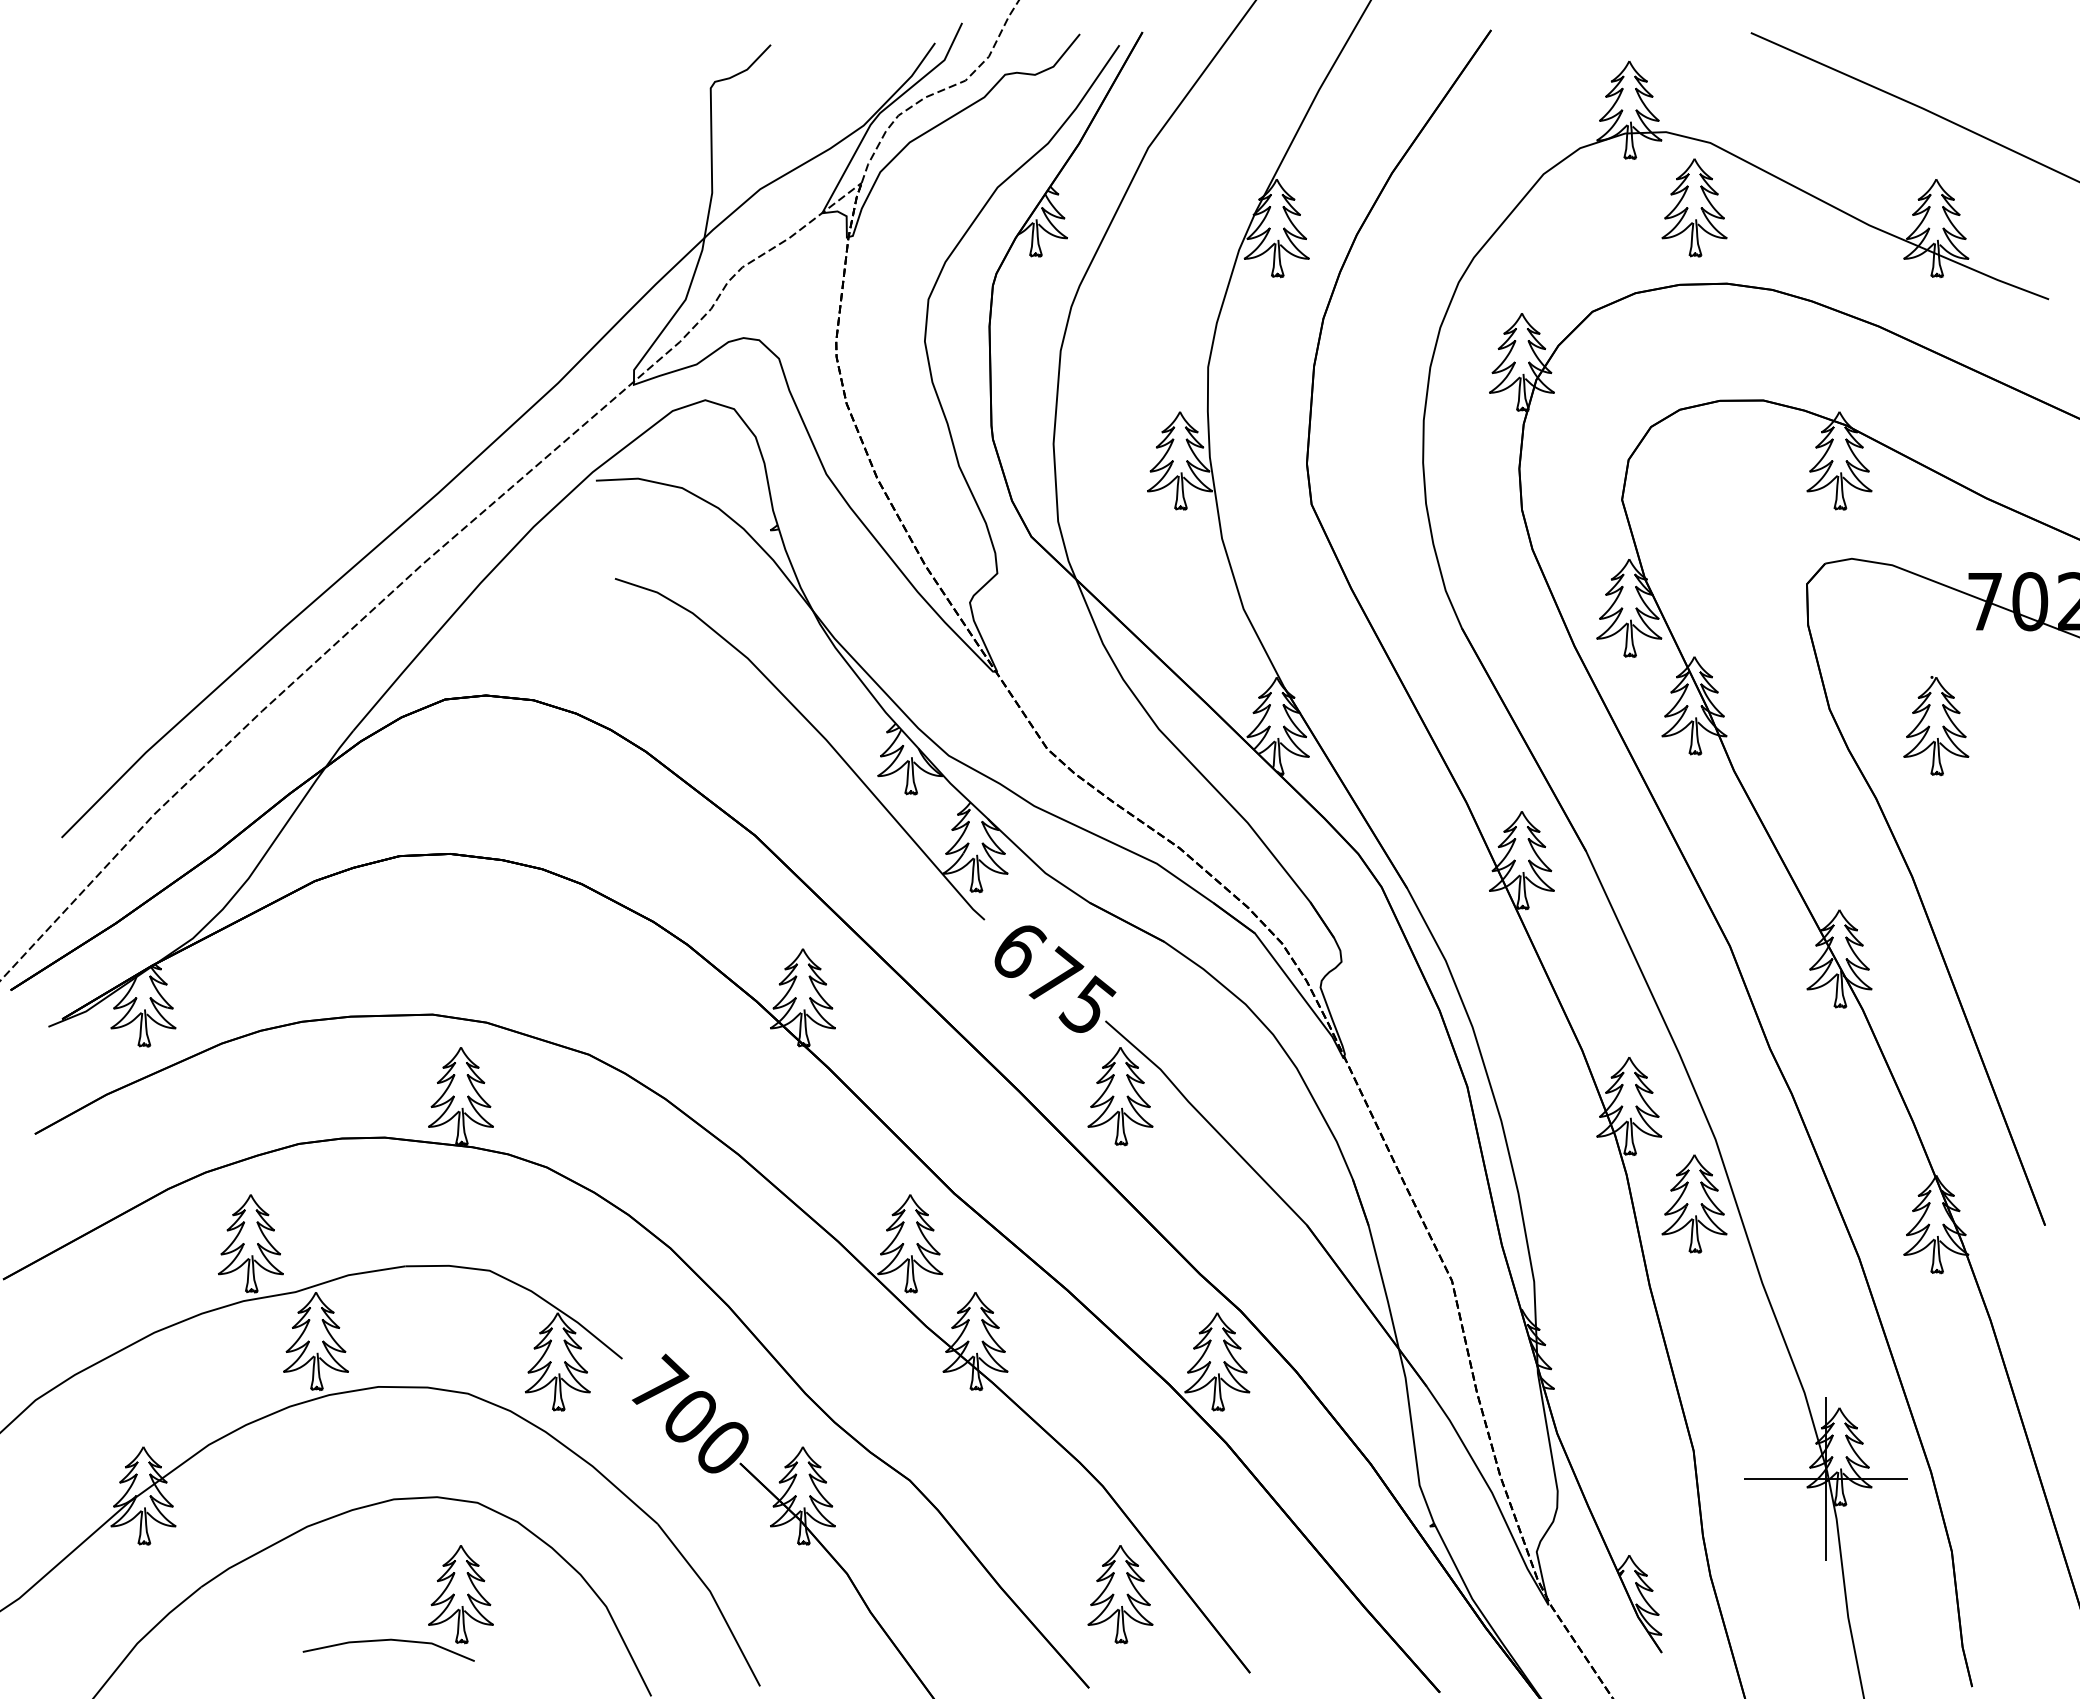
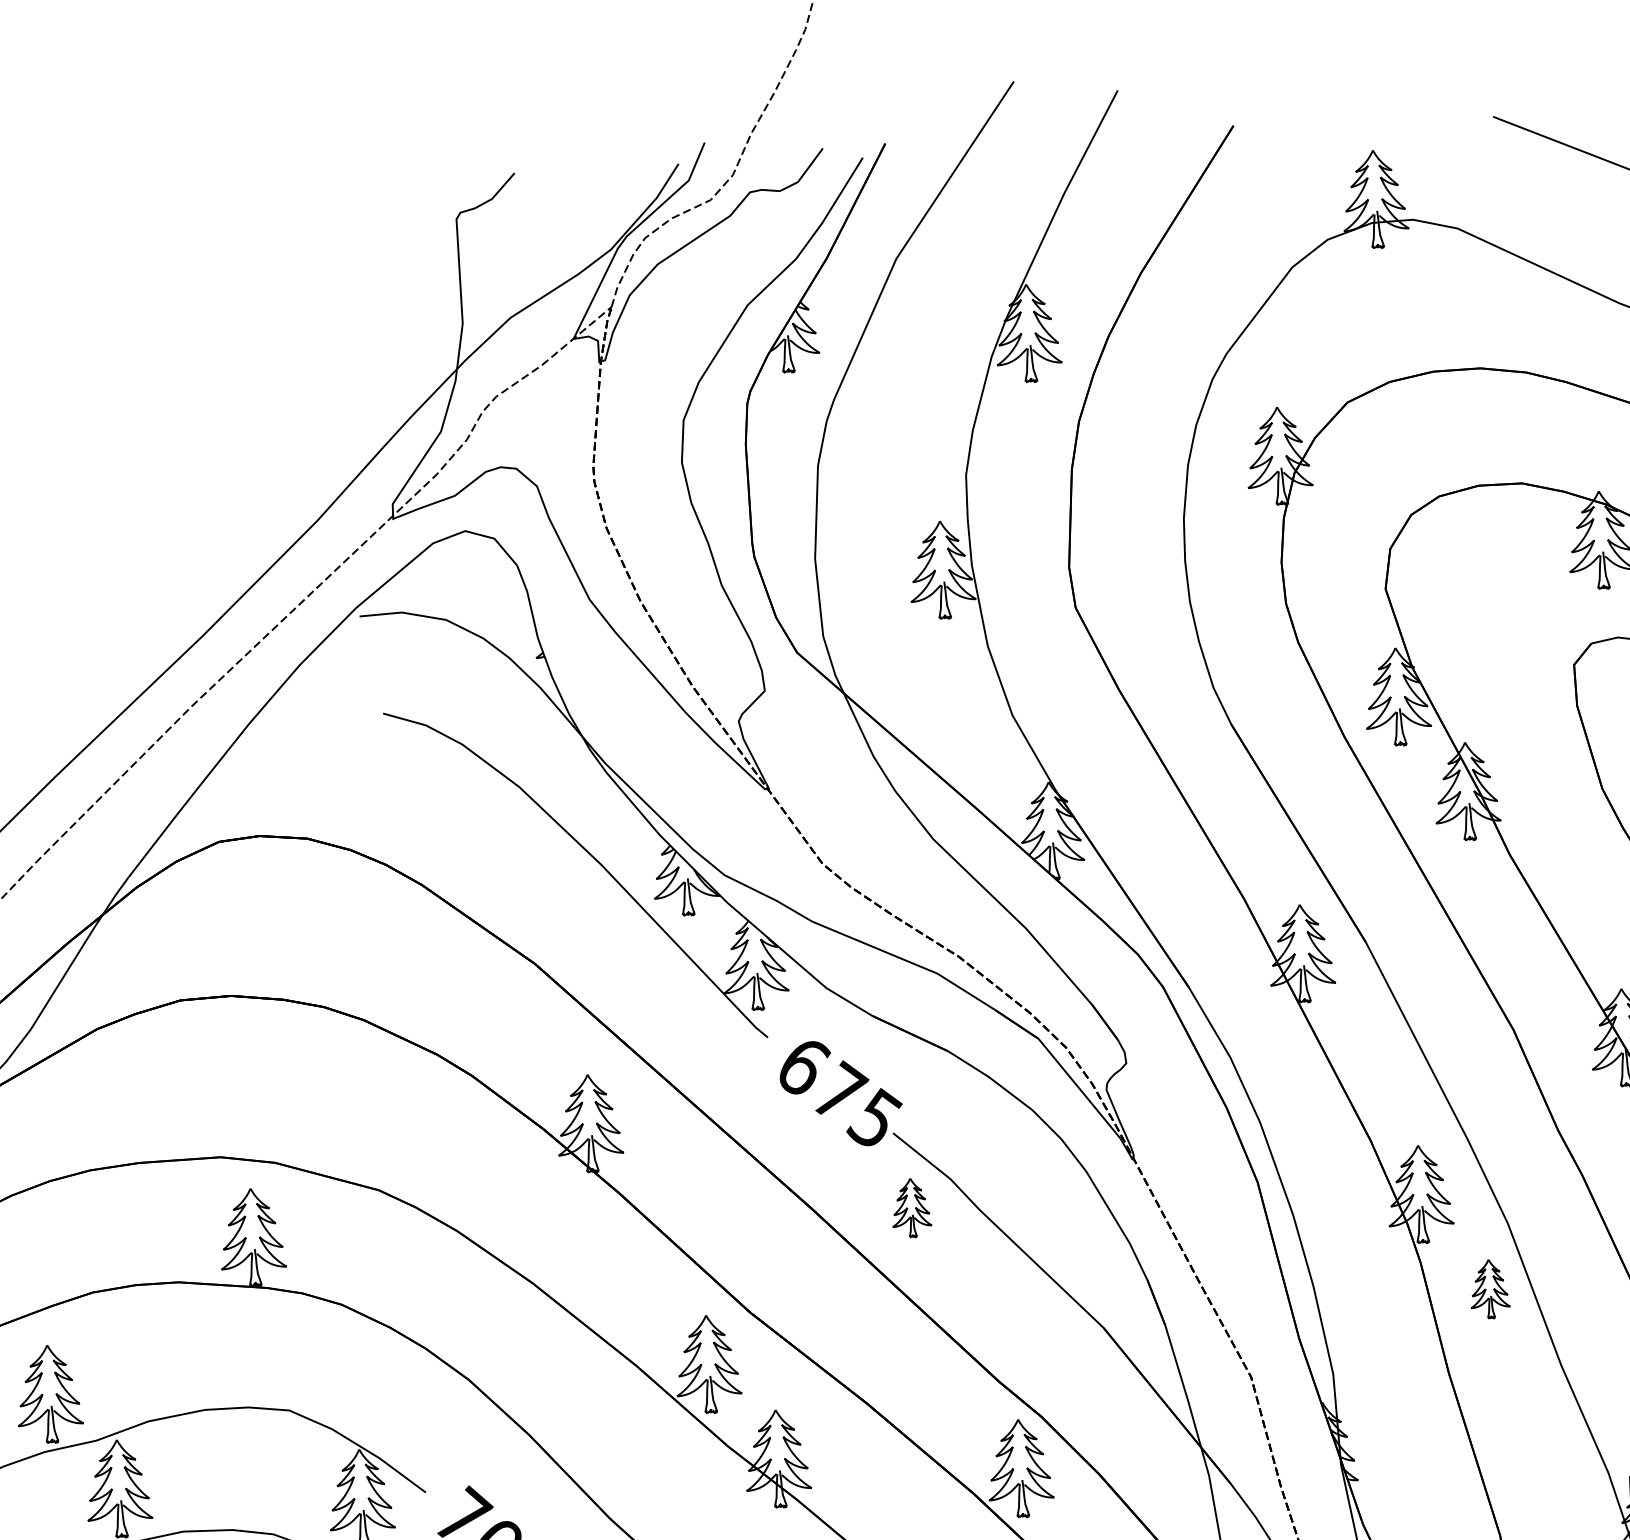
part: (1694, 207) -> (1444, 293), removed
part: (1120, 1096) -> (911, 1207), size x0.6
part: (1694, 1203) -> (1489, 1288), size x0.6

